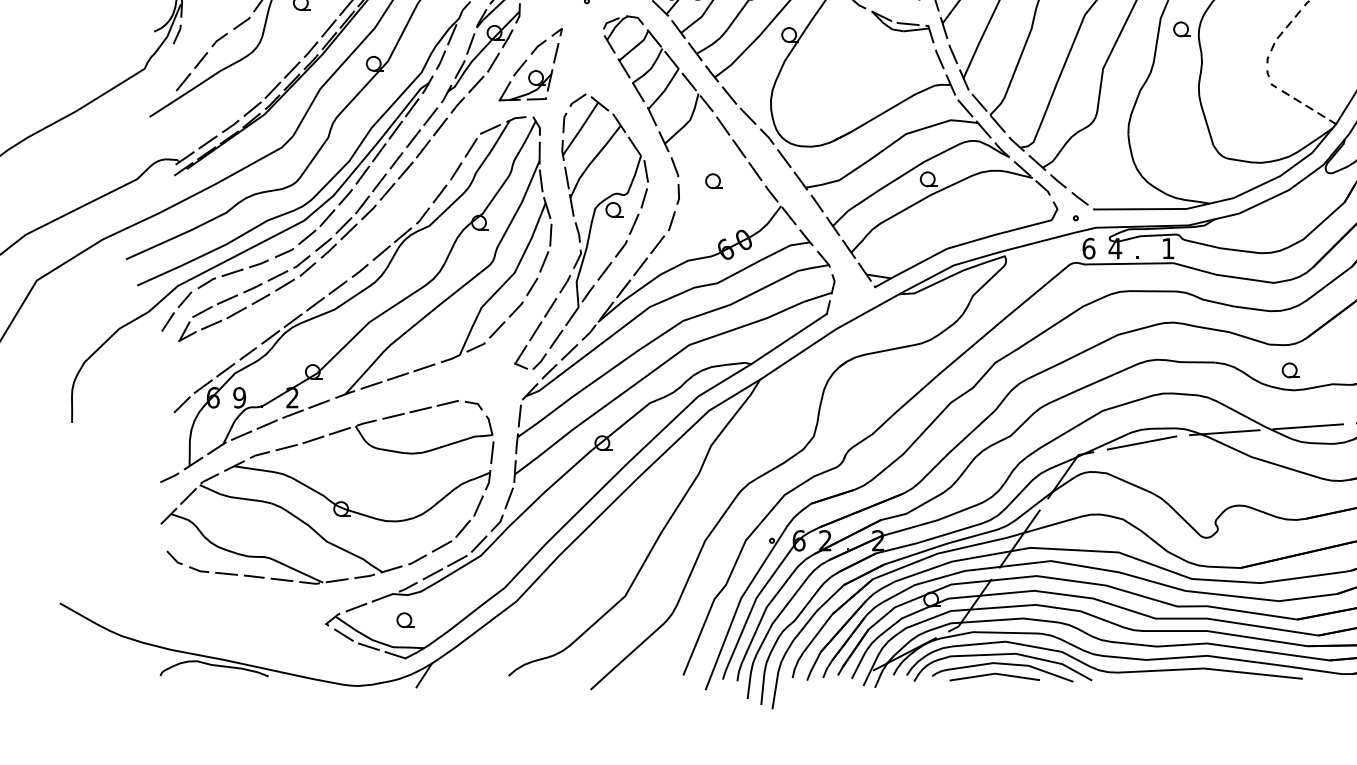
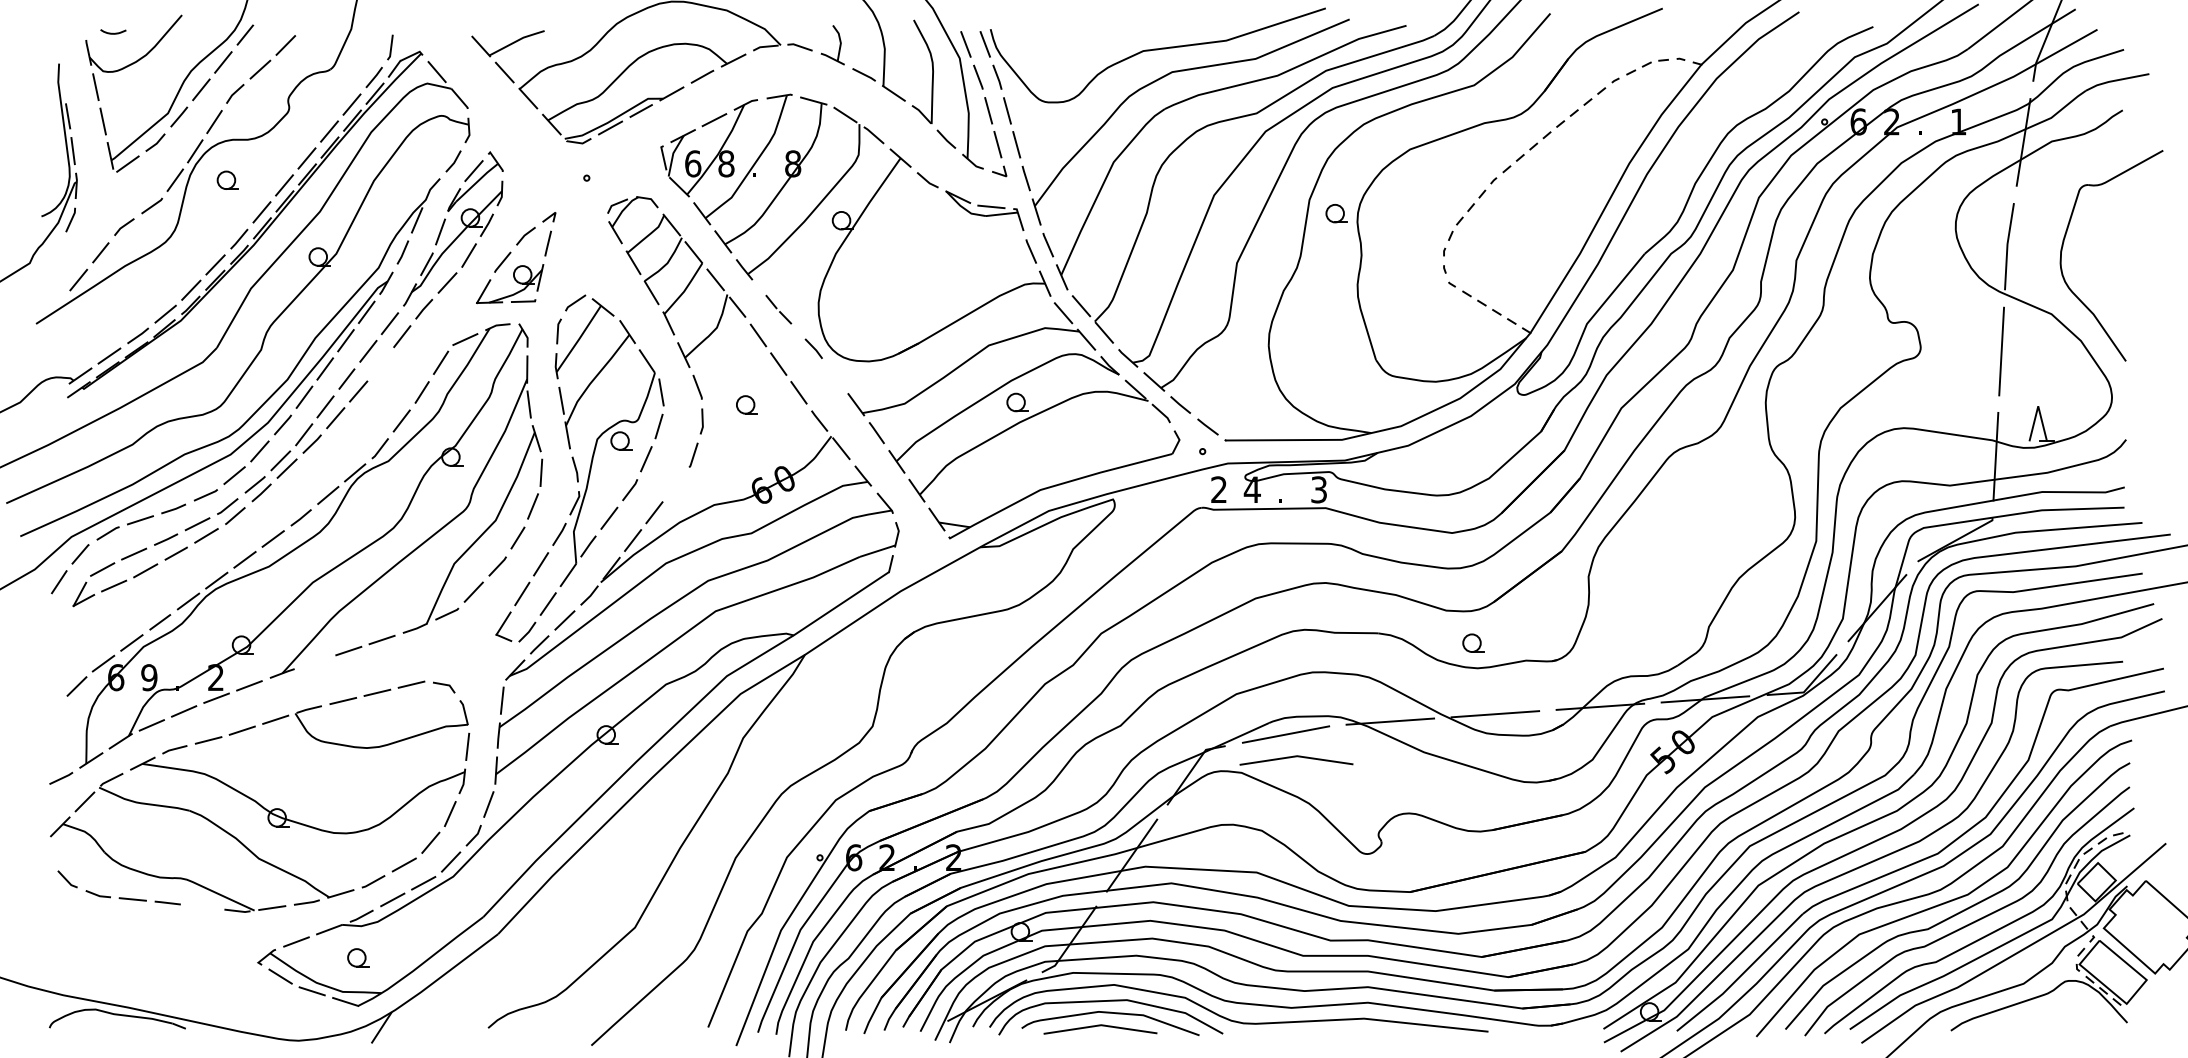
part: (739, 105) -> (778, 309), size x0.6
line: (423, 148) -> (380, 363), removed
line: (784, 158) -> (835, 376), removed
line: (657, 244) -> (675, 484), removed
text: (1089, 248) -> (1219, 489), 6 -> 2
text: (1167, 248) -> (1318, 489), 1 -> 3
line: (371, 385) -> (315, 662), removed
line: (1150, 461) -> (1296, 757), added
line: (281, 579) -> (202, 906), removed

